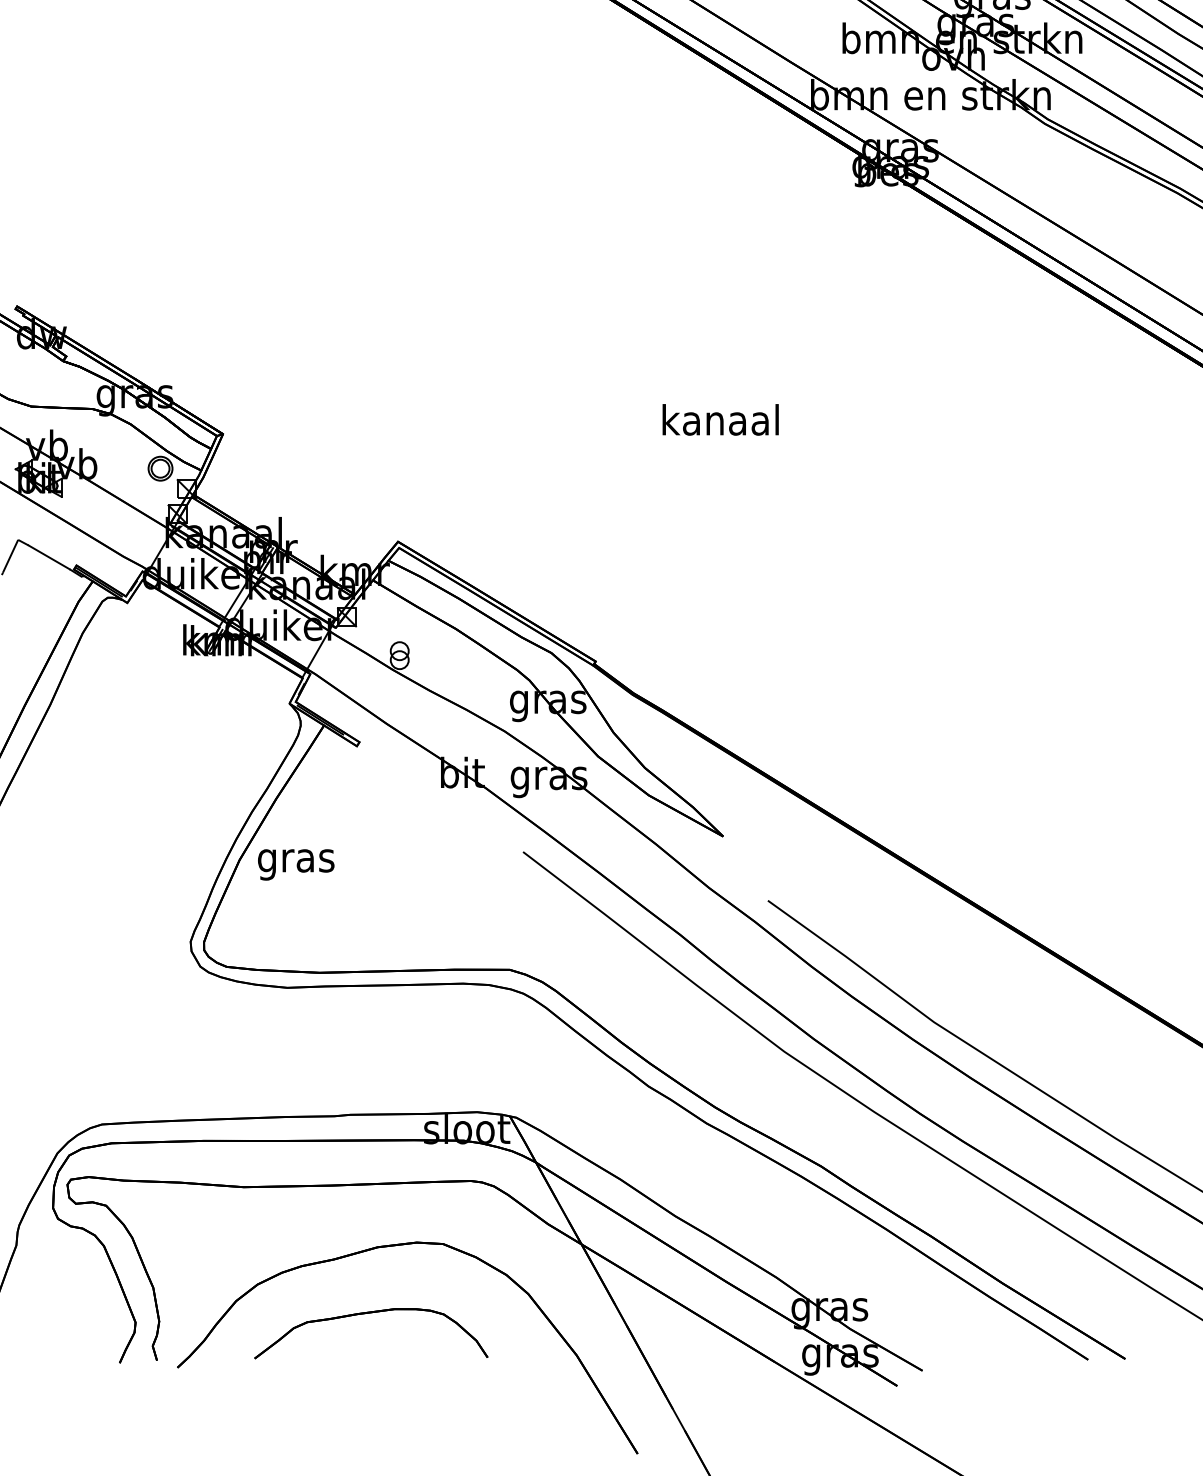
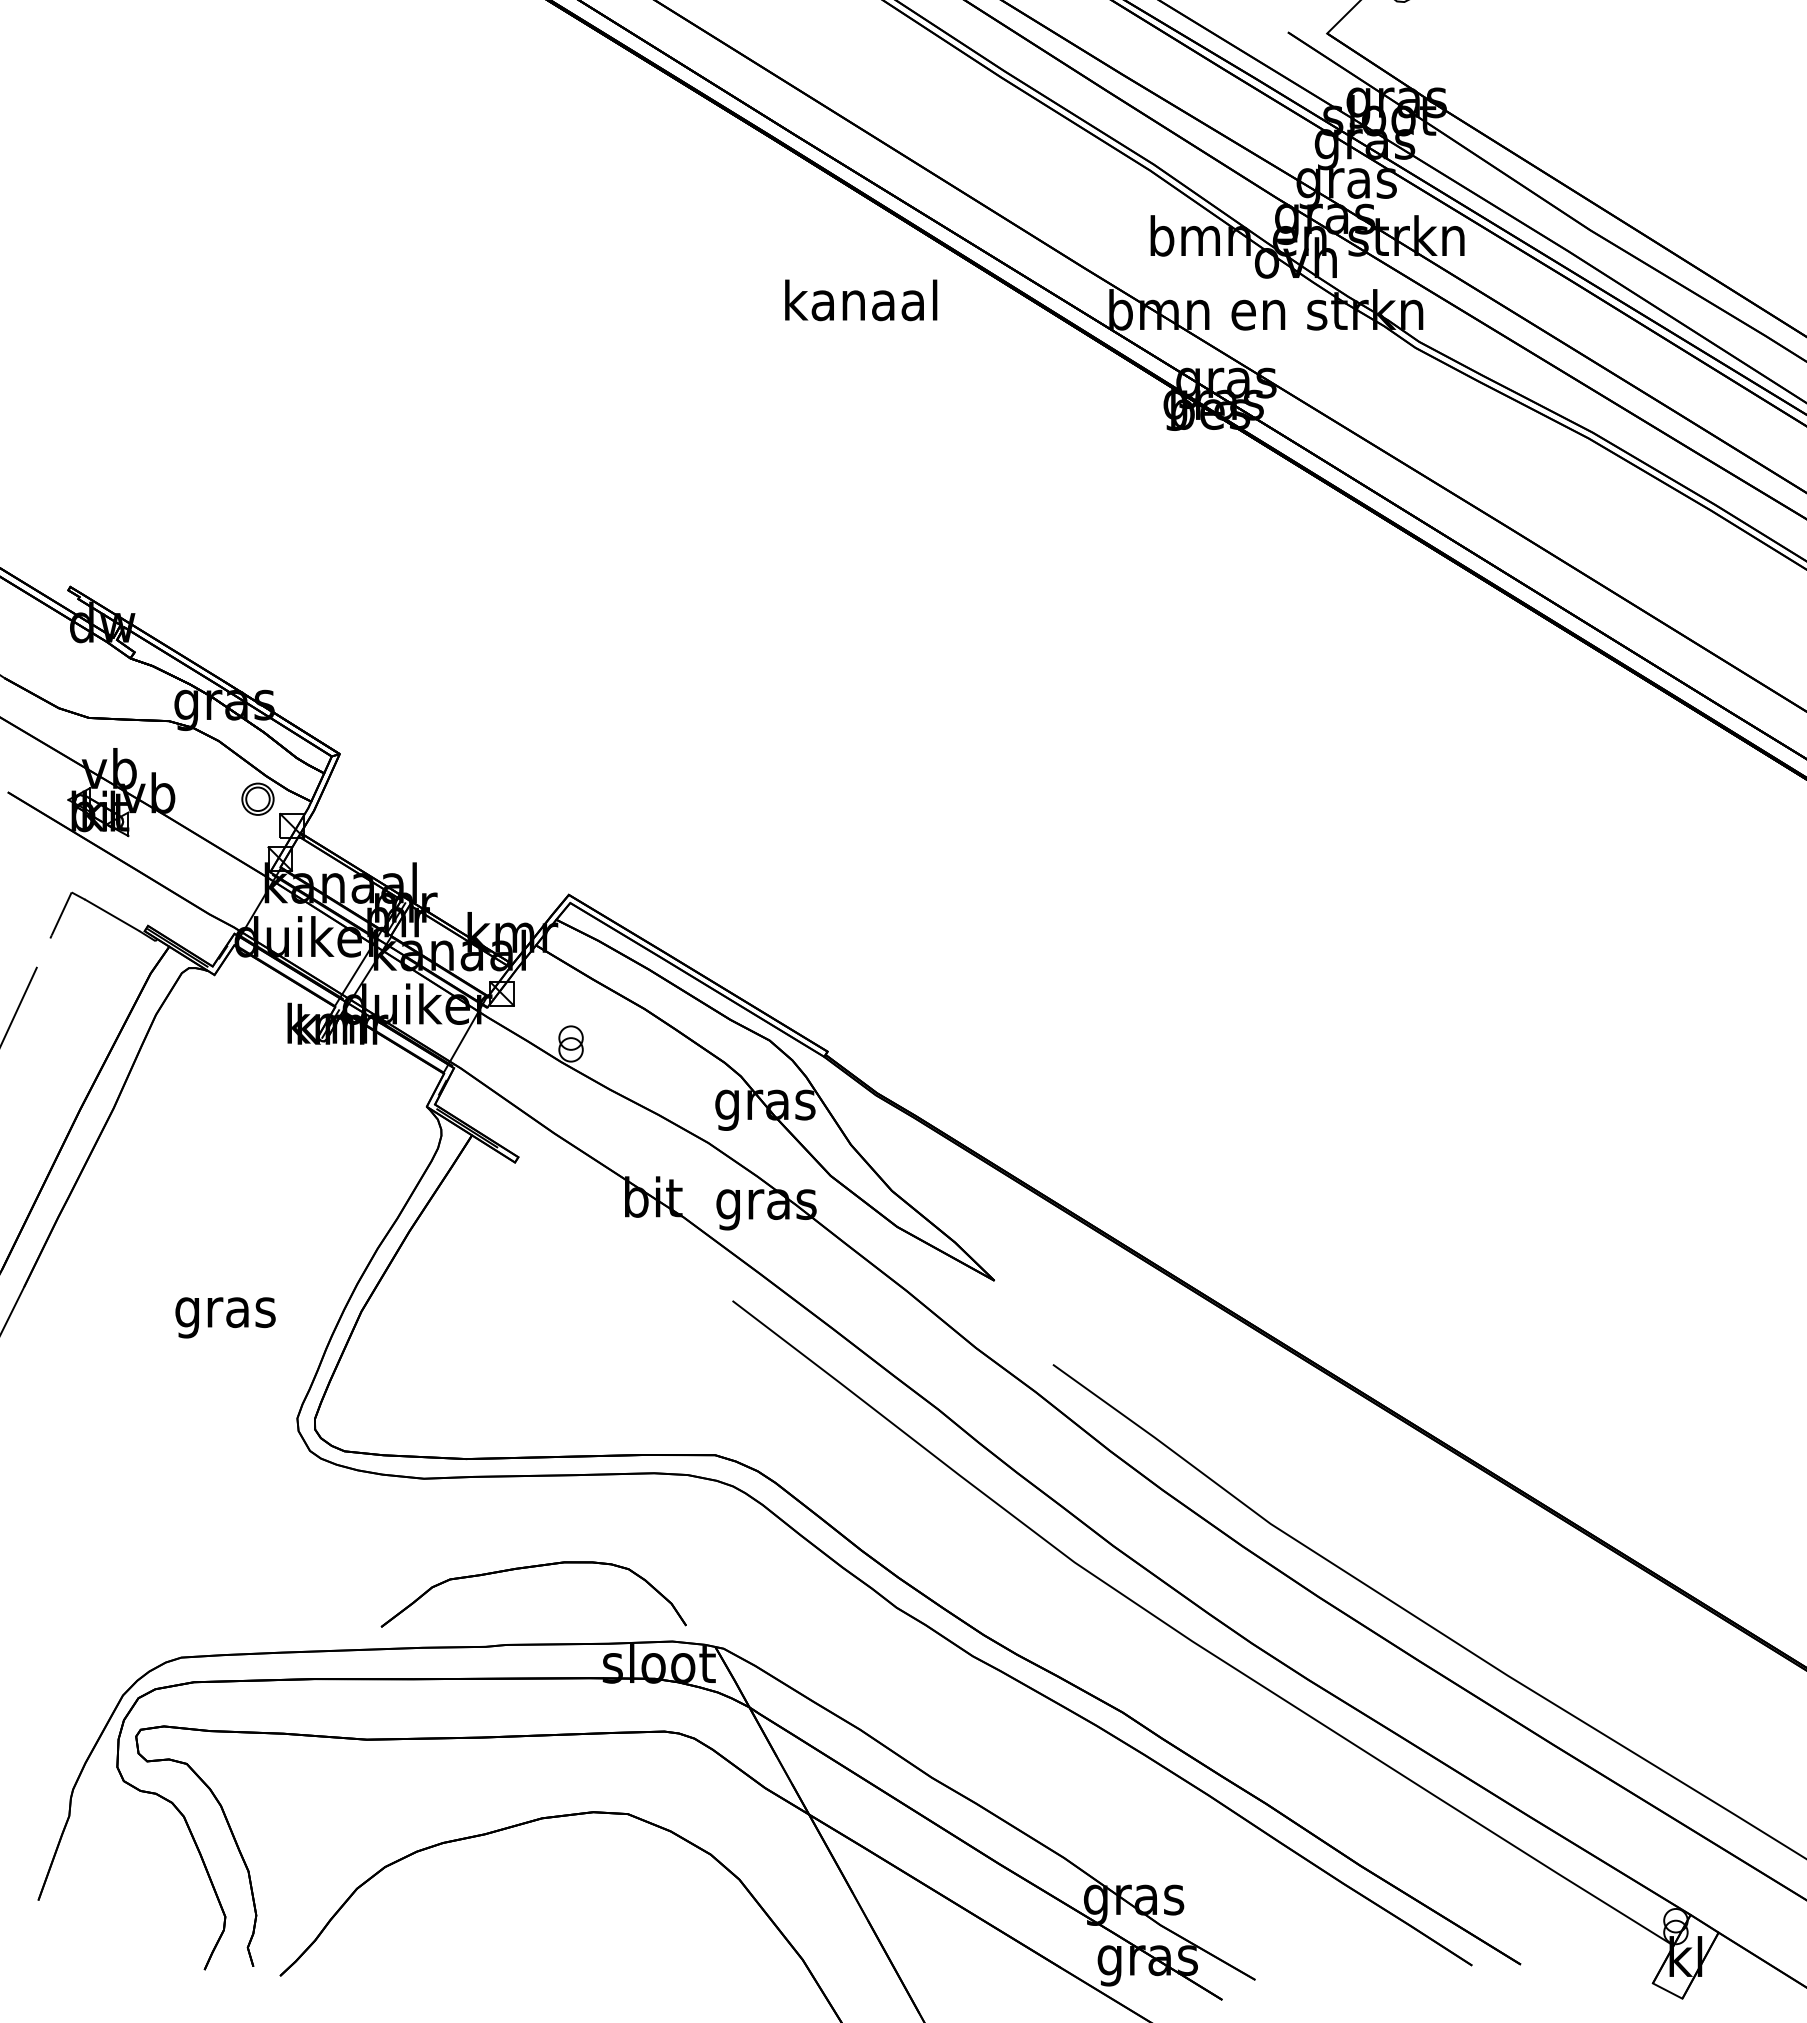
text: (720, 420) -> (861, 300), moved
text: (296, 864) -> (225, 1317), moved
part: (367, 1313) -> (528, 1568), moved

